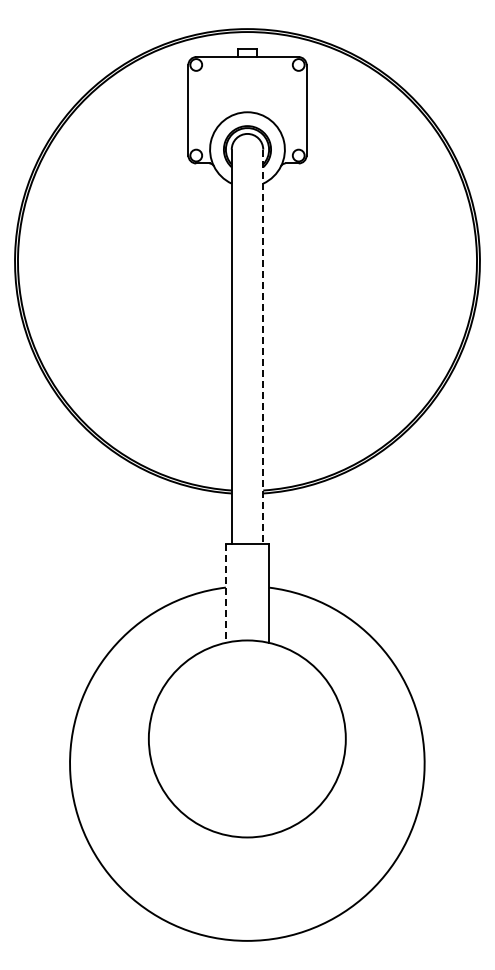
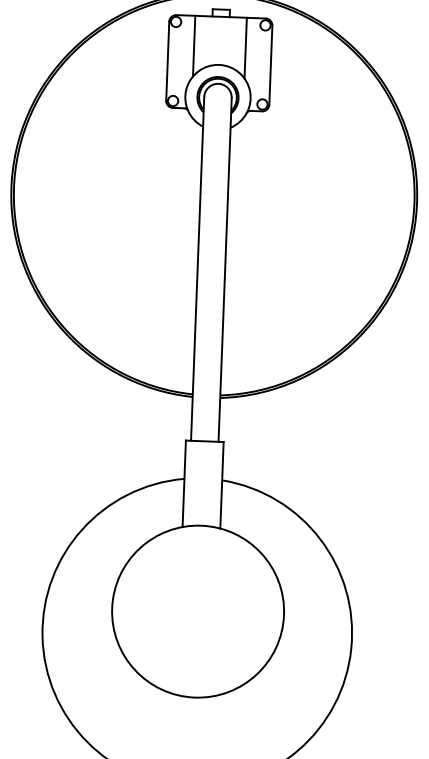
line: (217, 91) -> (193, 45), added
line: (277, 91) -> (246, 47), added
line: (263, 347) -> (225, 270), dashed -> solid
line: (225, 593) -> (183, 484), dashed -> solid

